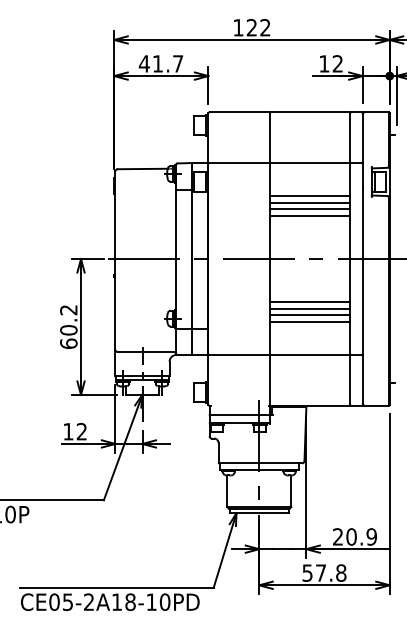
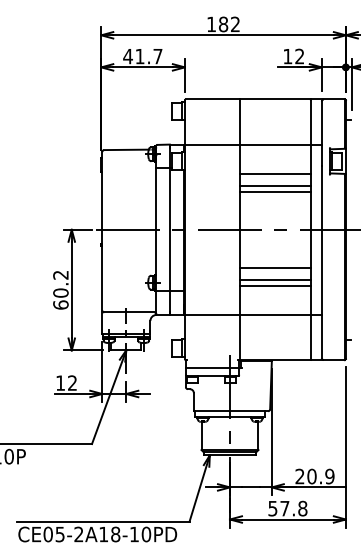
text: (251, 27) -> (223, 24), 122 -> 182
line: (310, 202) -> (275, 179), removed
line: (310, 308) -> (275, 273), removed

